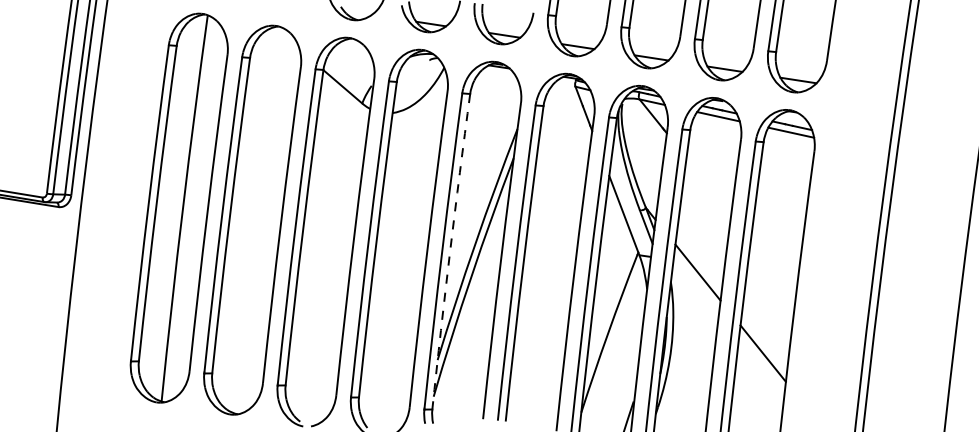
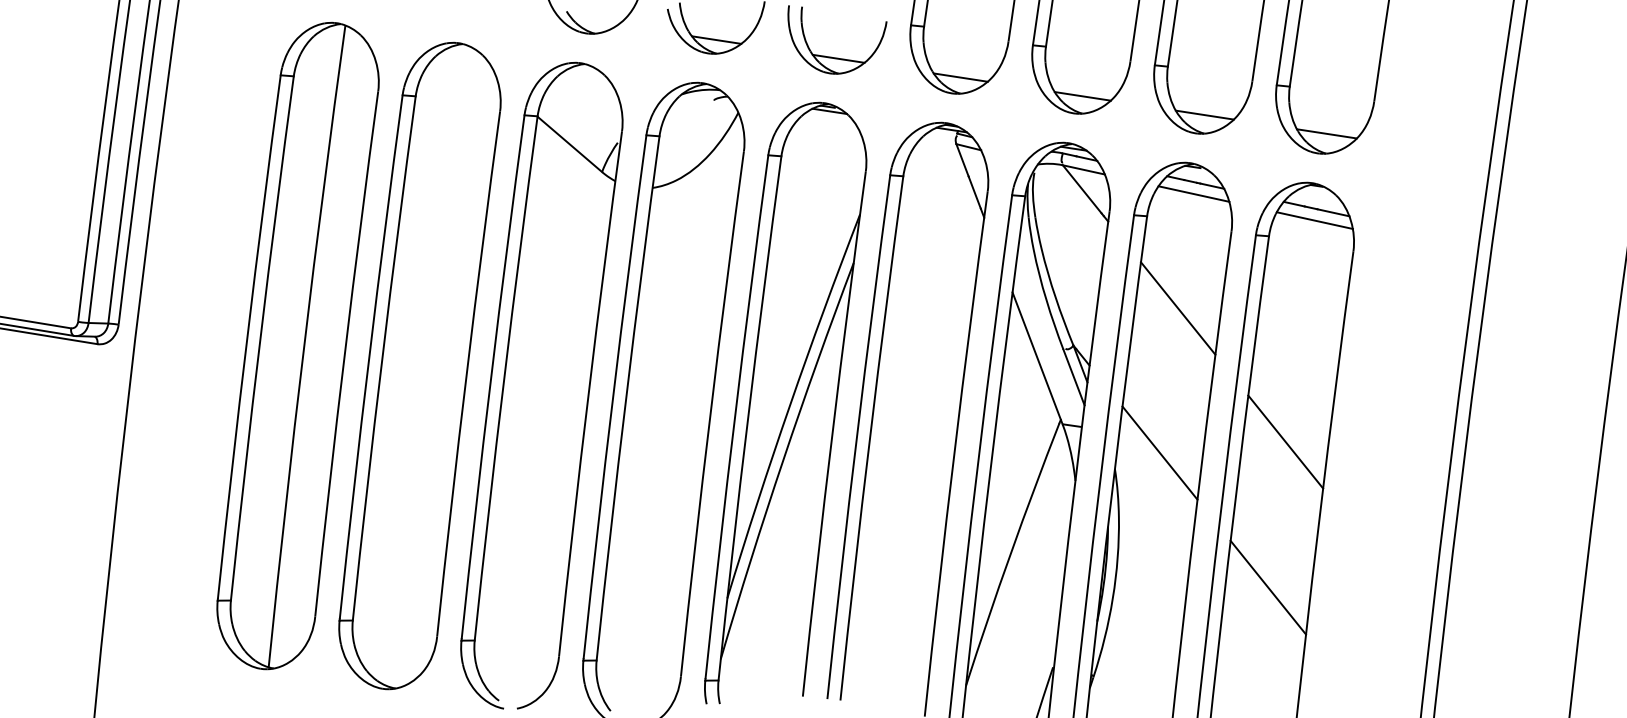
line: (708, 185) -> (1177, 308), added
arc: (450, 251) -> (748, 417), dashed -> solid
line: (773, 265) -> (1285, 441), added

